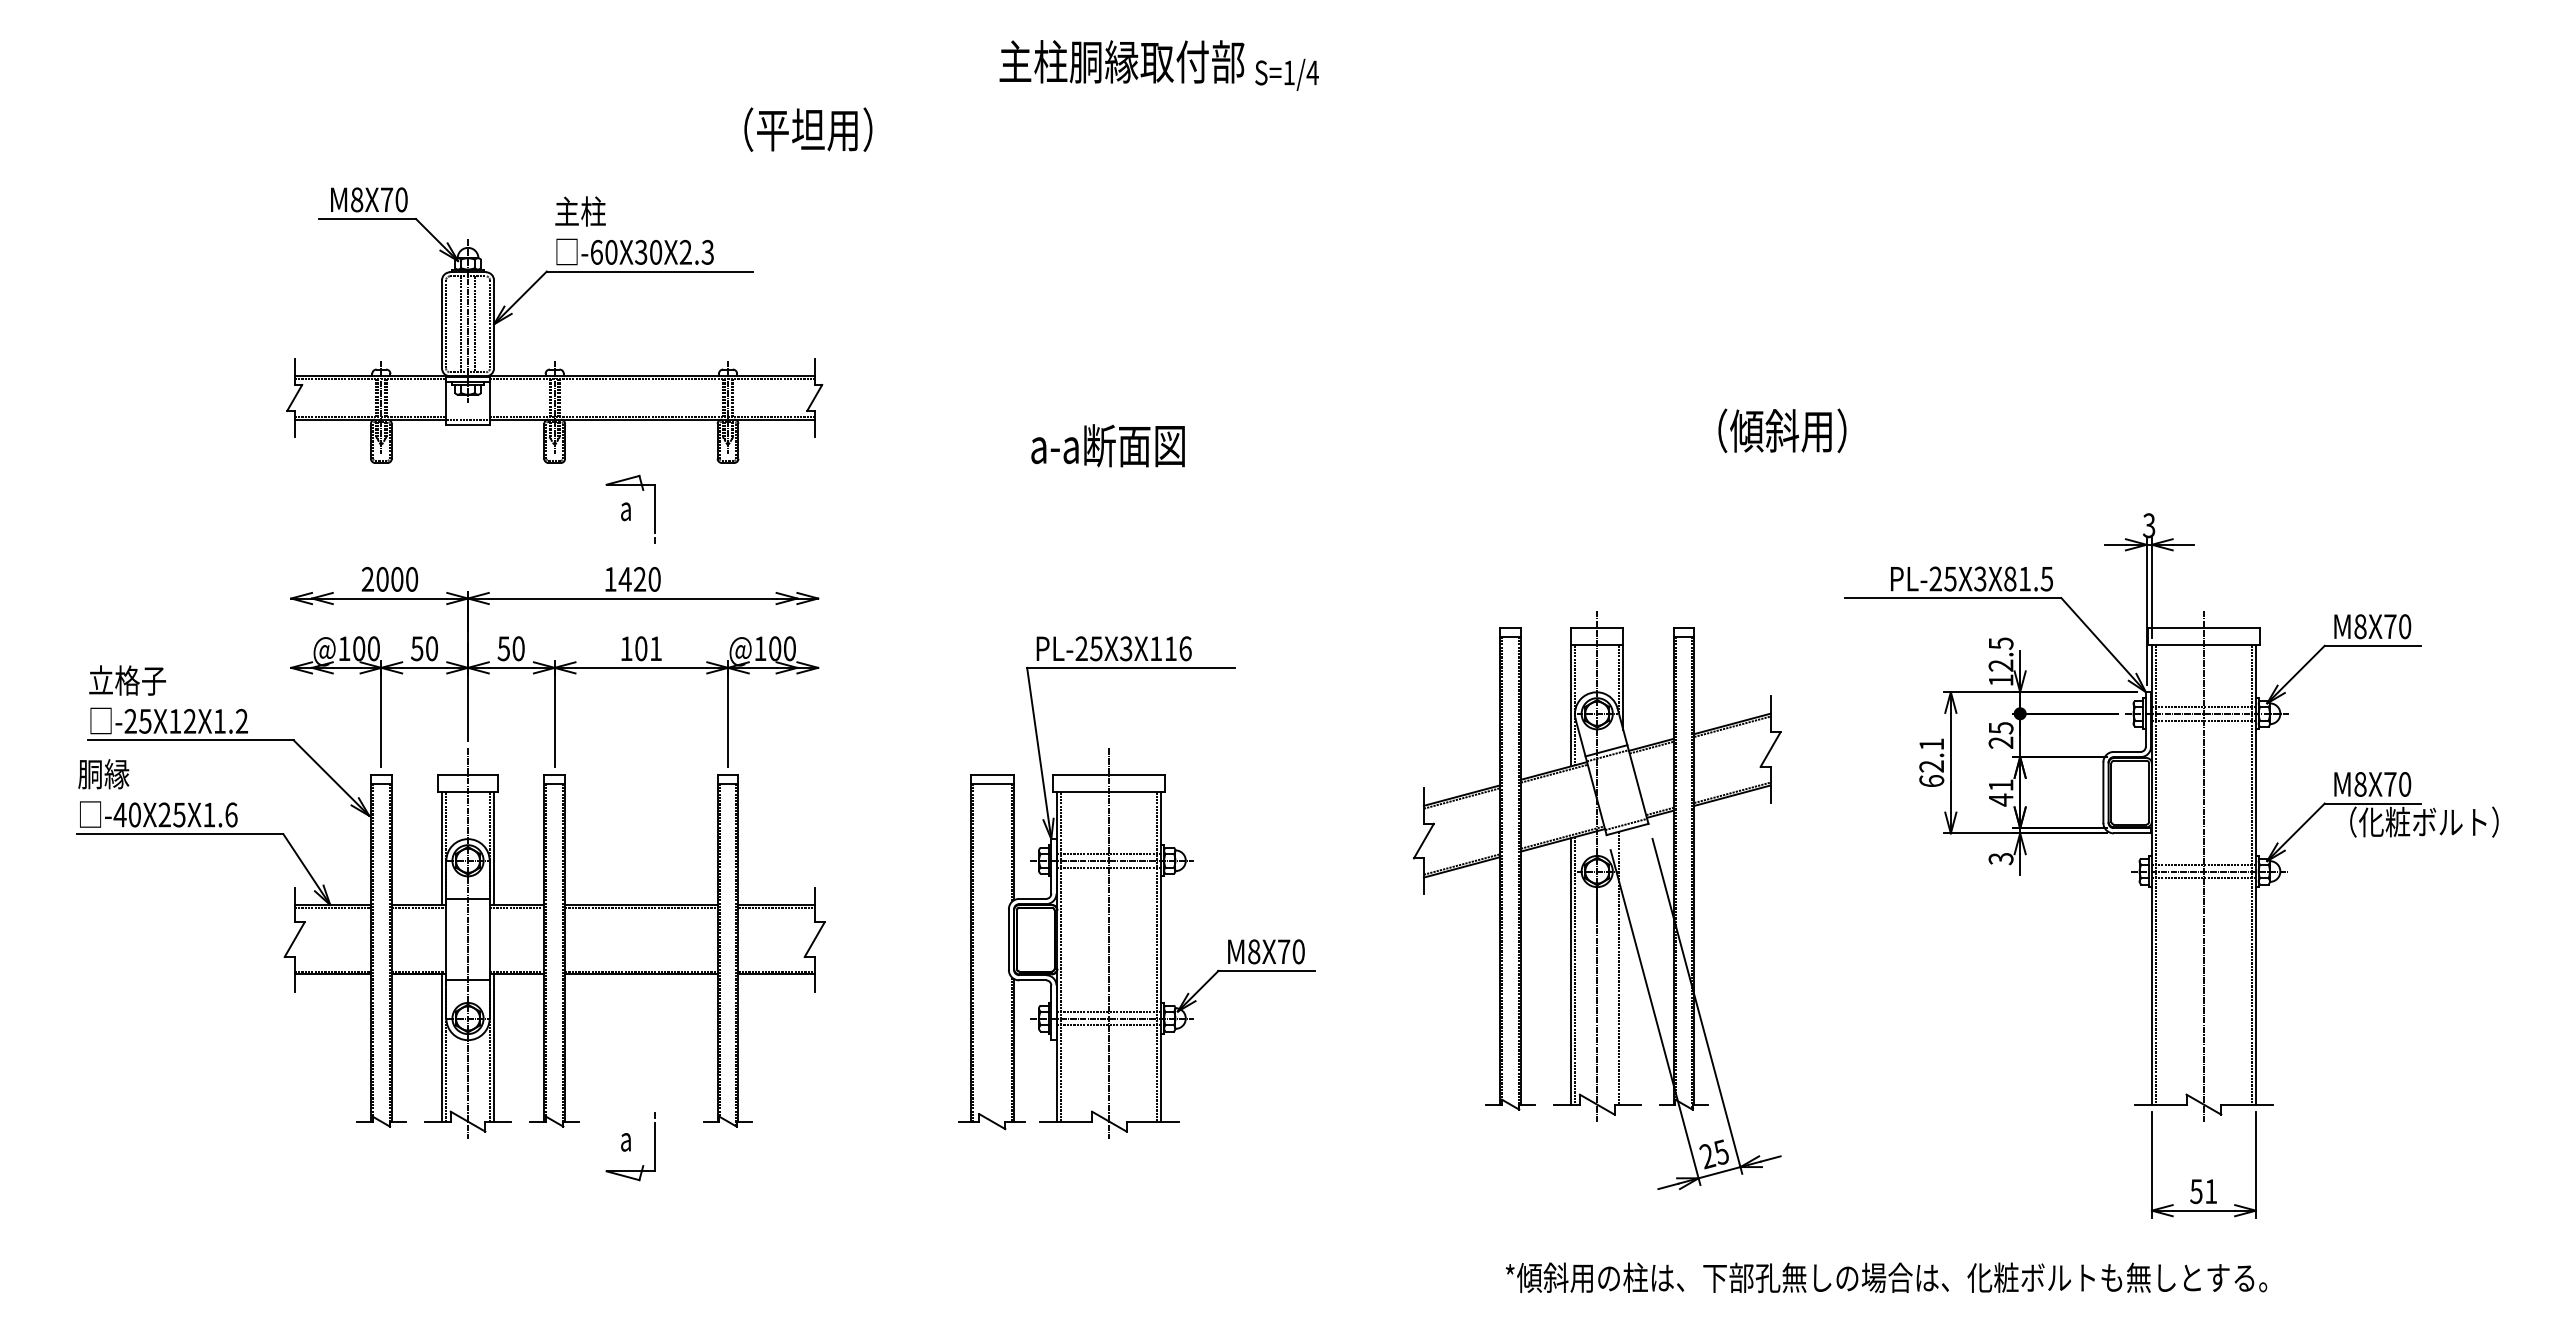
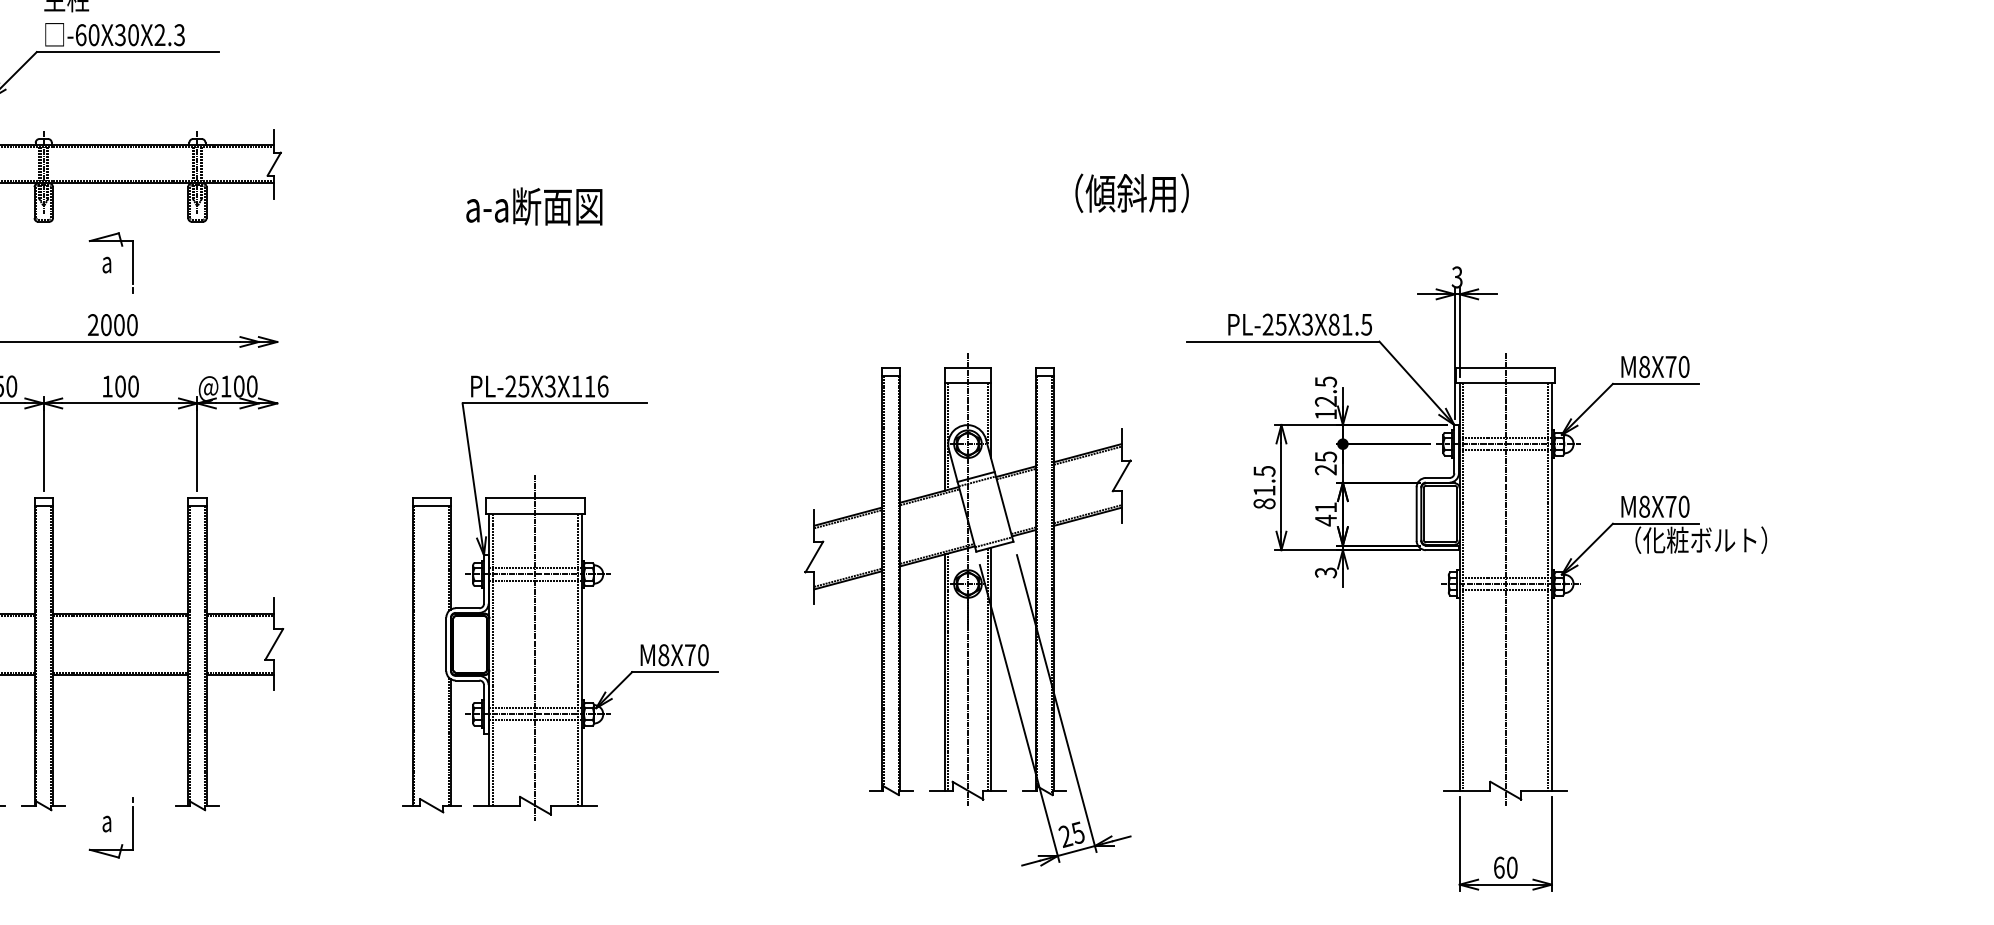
text: (625, 579) -> (106, 325), 1420 -> 2000
text: (656, 648) -> (134, 386), 101 -> 100
text: (1931, 762) -> (1264, 487), 62.1 -> 81.5
line: (1623, 967) -> (991, 669), added
text: (2203, 1191) -> (1505, 867), 51 -> 60

